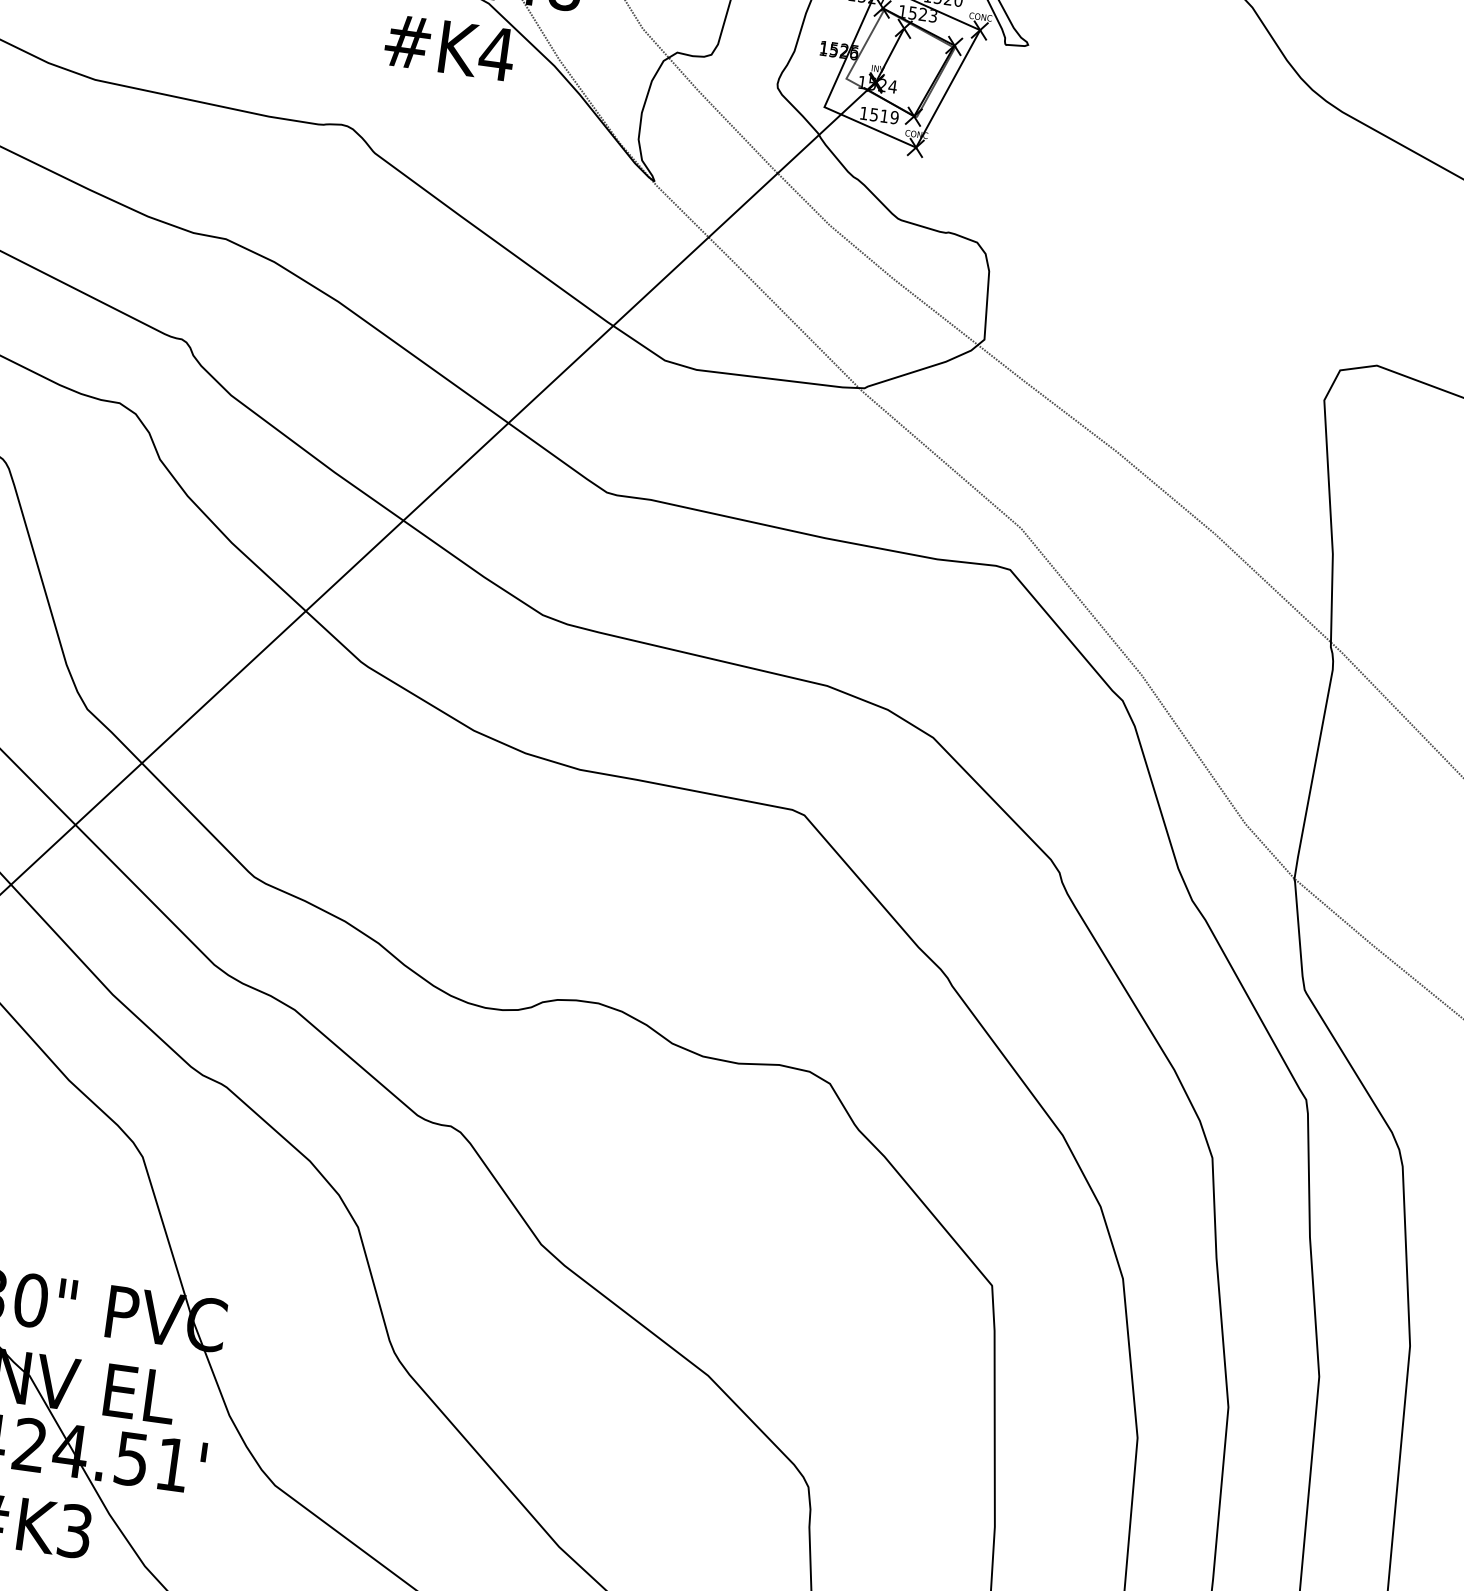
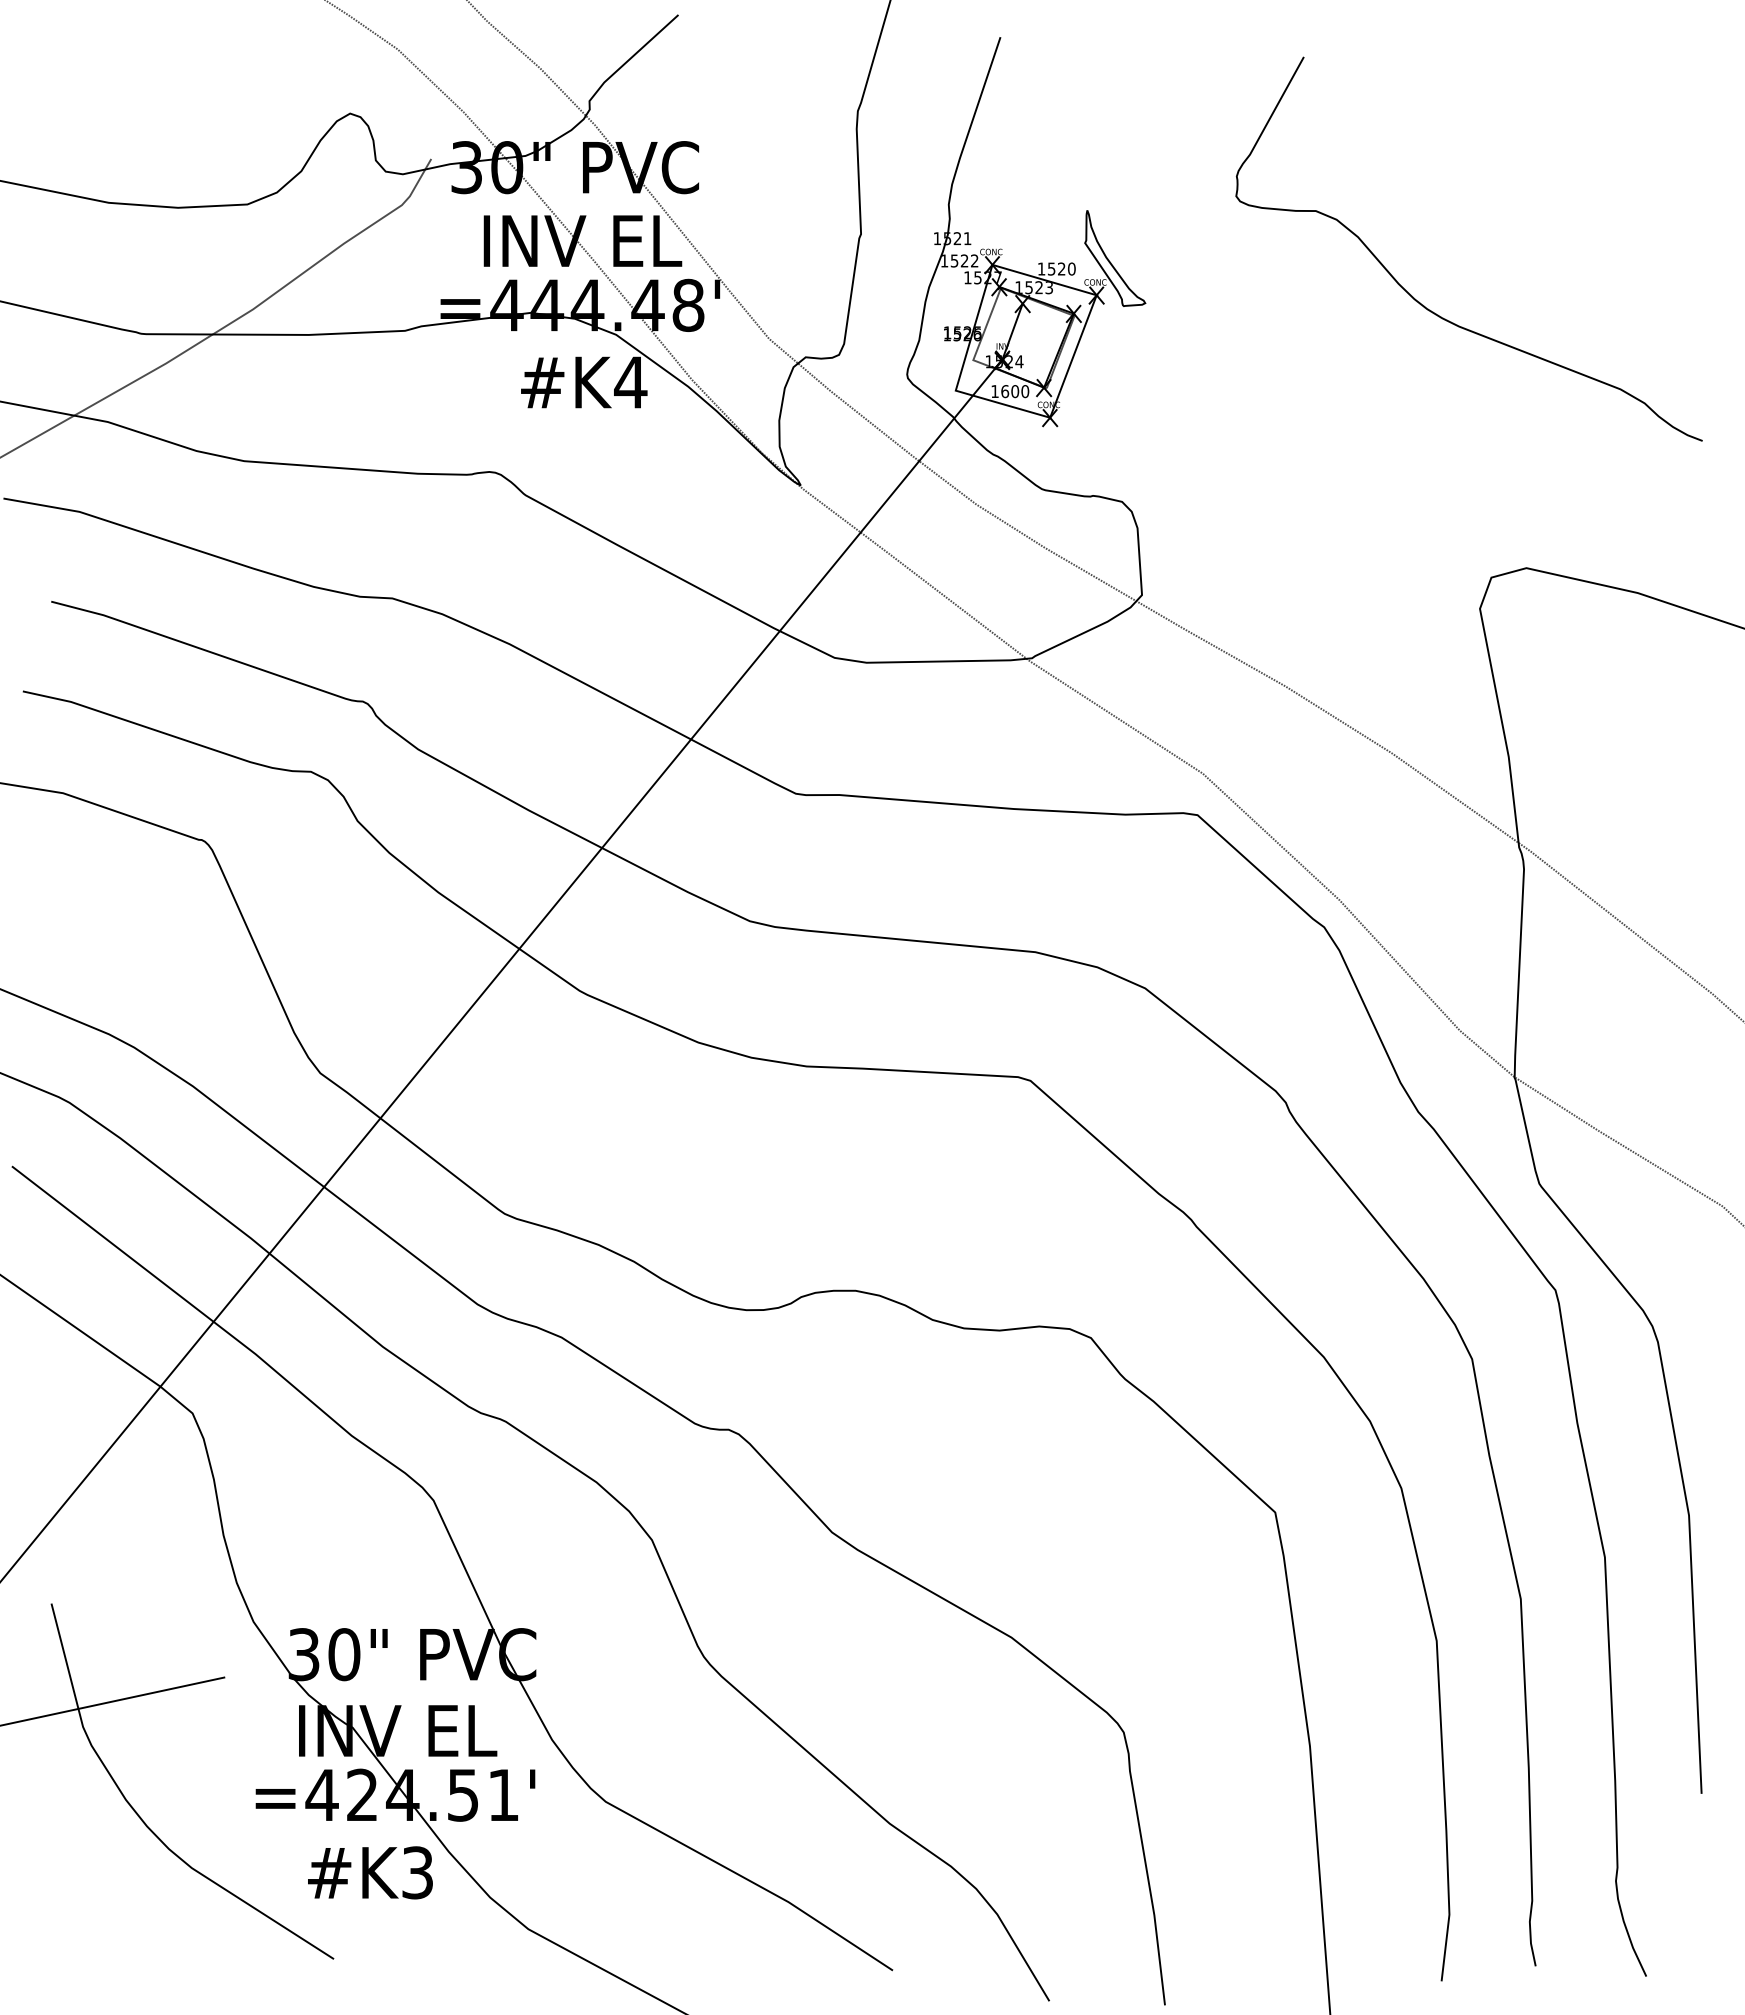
text: (884, 116) -> (1015, 391), 1519 -> 1600

